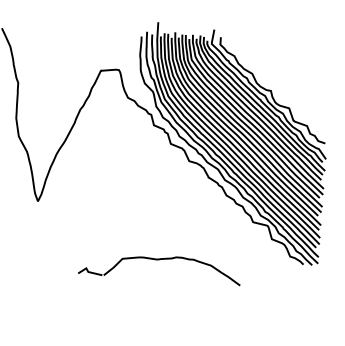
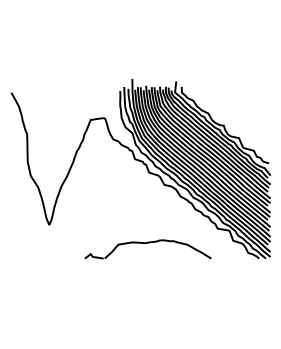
part: (159, 267) -> (147, 249), moved

